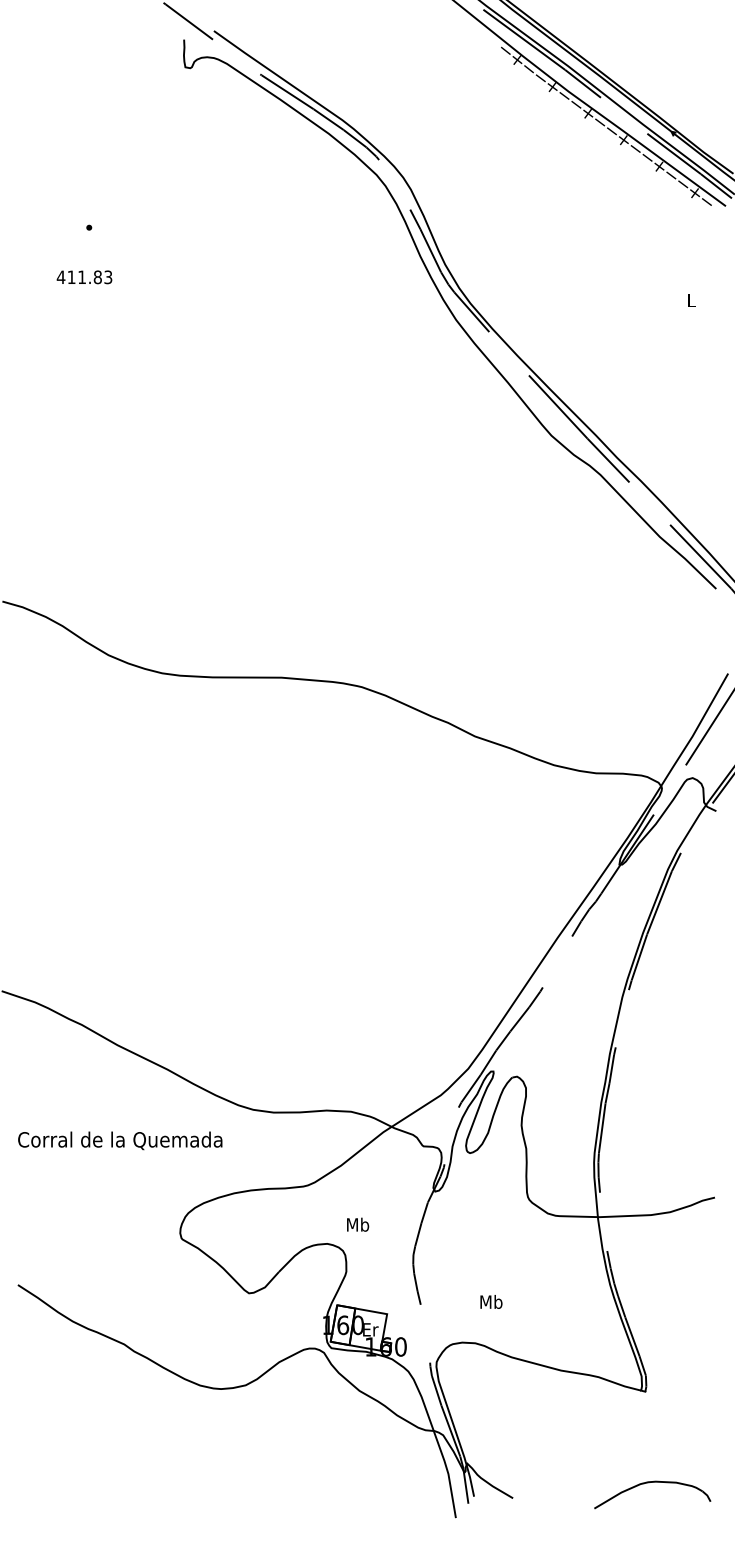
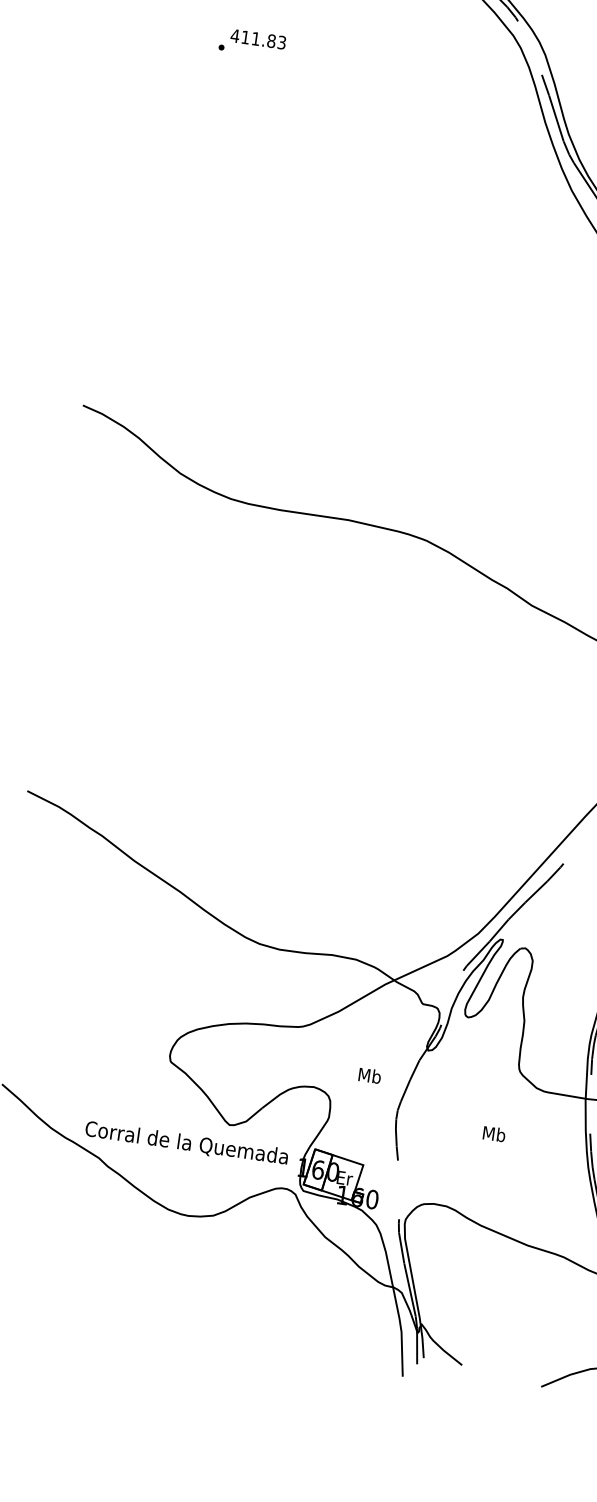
text: (84, 277) -> (258, 39), moved
text: (120, 1140) -> (187, 1143), moved
text: (358, 1224) -> (370, 1075), moved
text: (491, 1301) -> (494, 1133), moved

